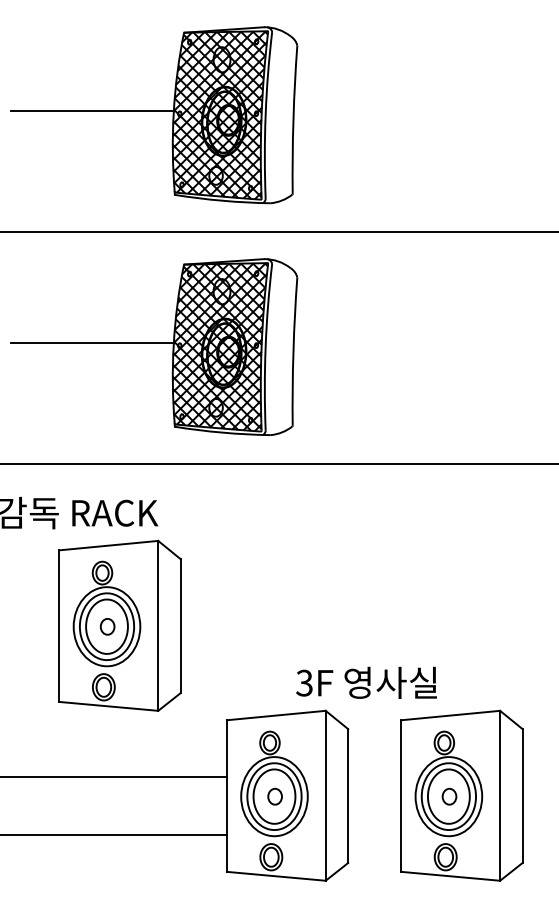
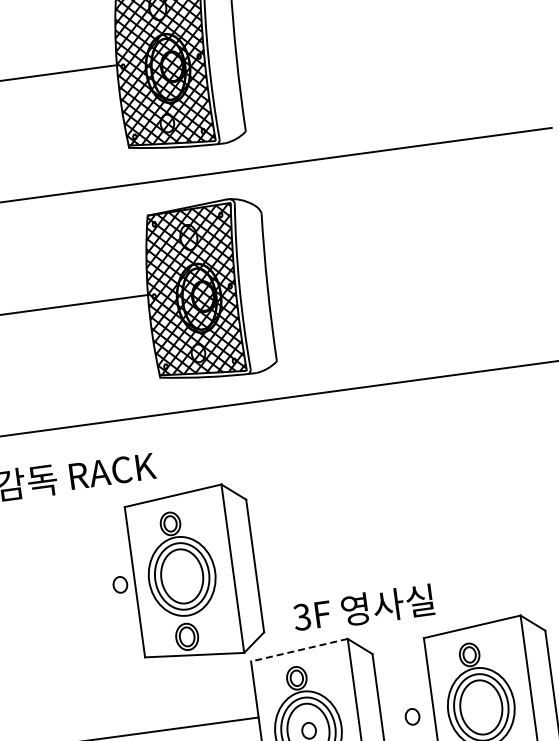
part: (119, 625) -> (194, 573), moved
text: (366, 682) -> (363, 608), moved
line: (276, 715) -> (299, 650), solid -> dashed
part: (449, 796) -> (412, 716), moved

